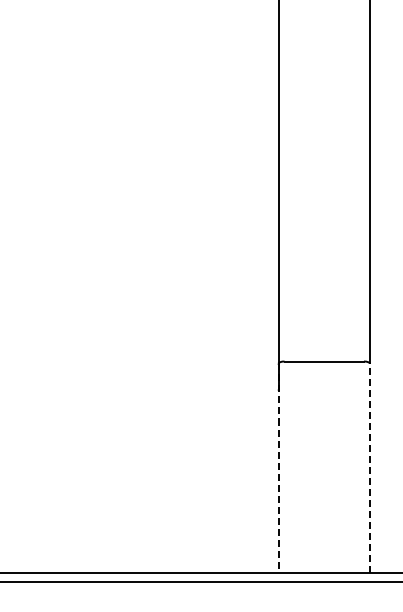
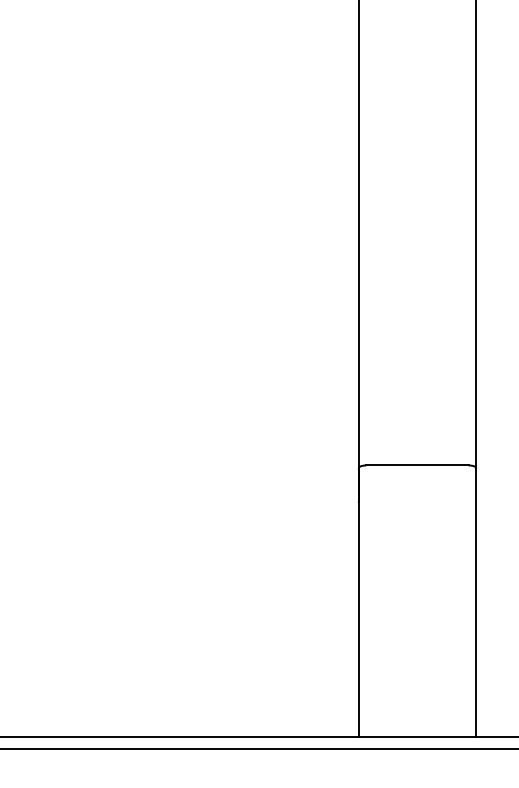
line: (278, 468) -> (358, 603), dashed -> solid
line: (369, 468) -> (475, 603), dashed -> solid

